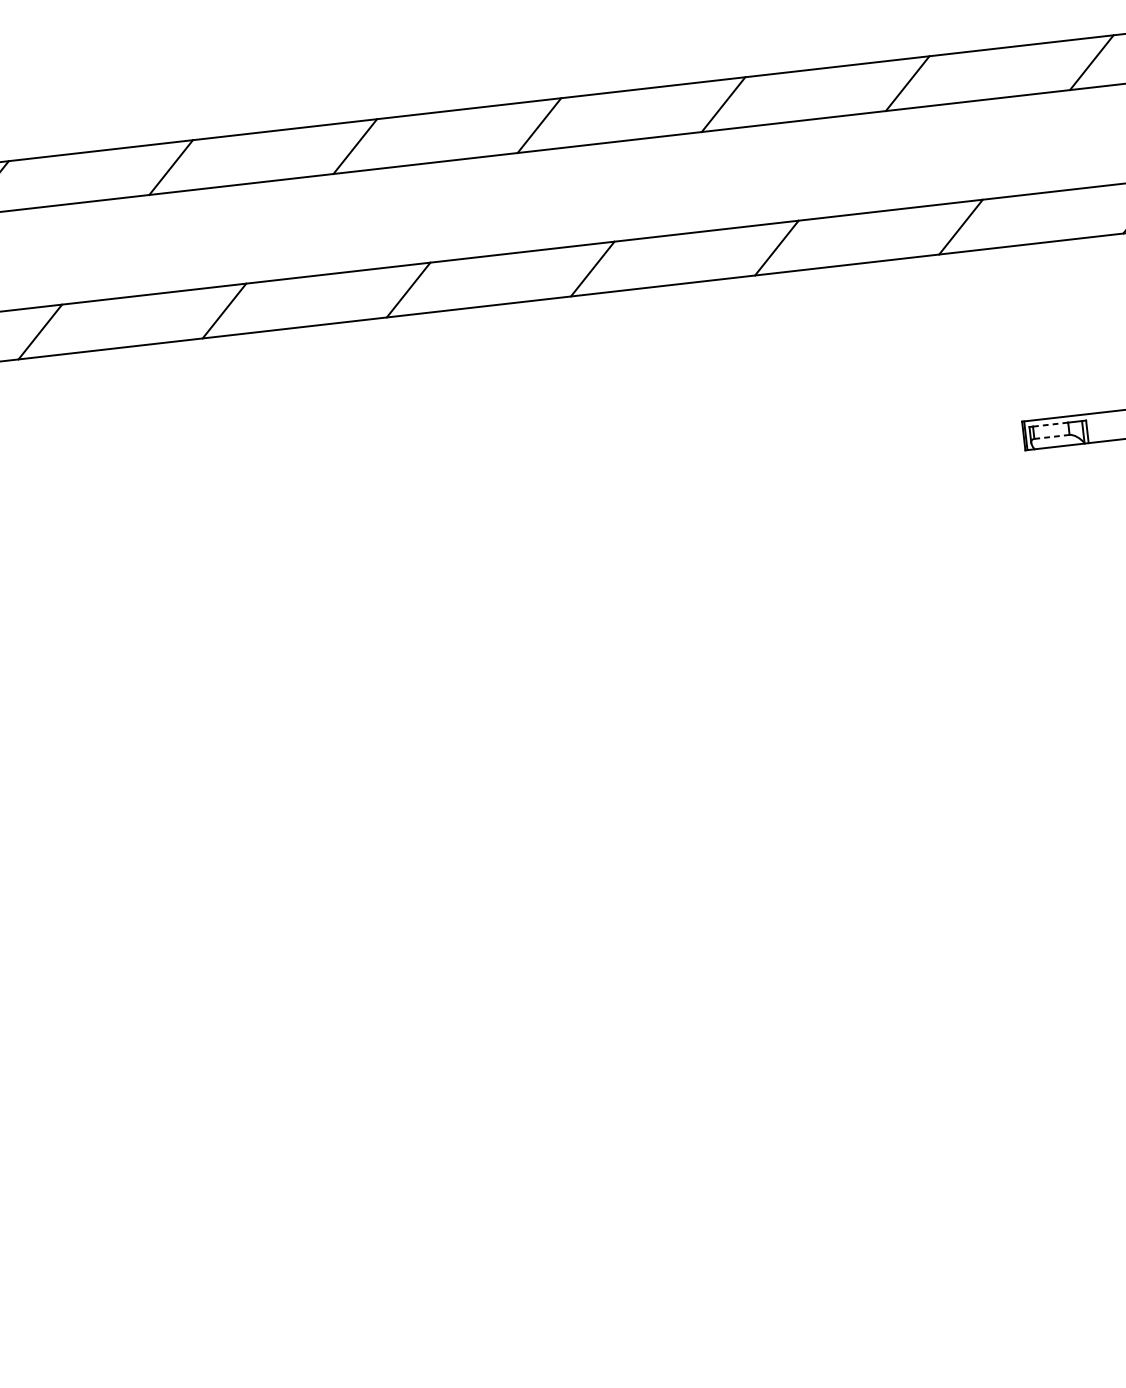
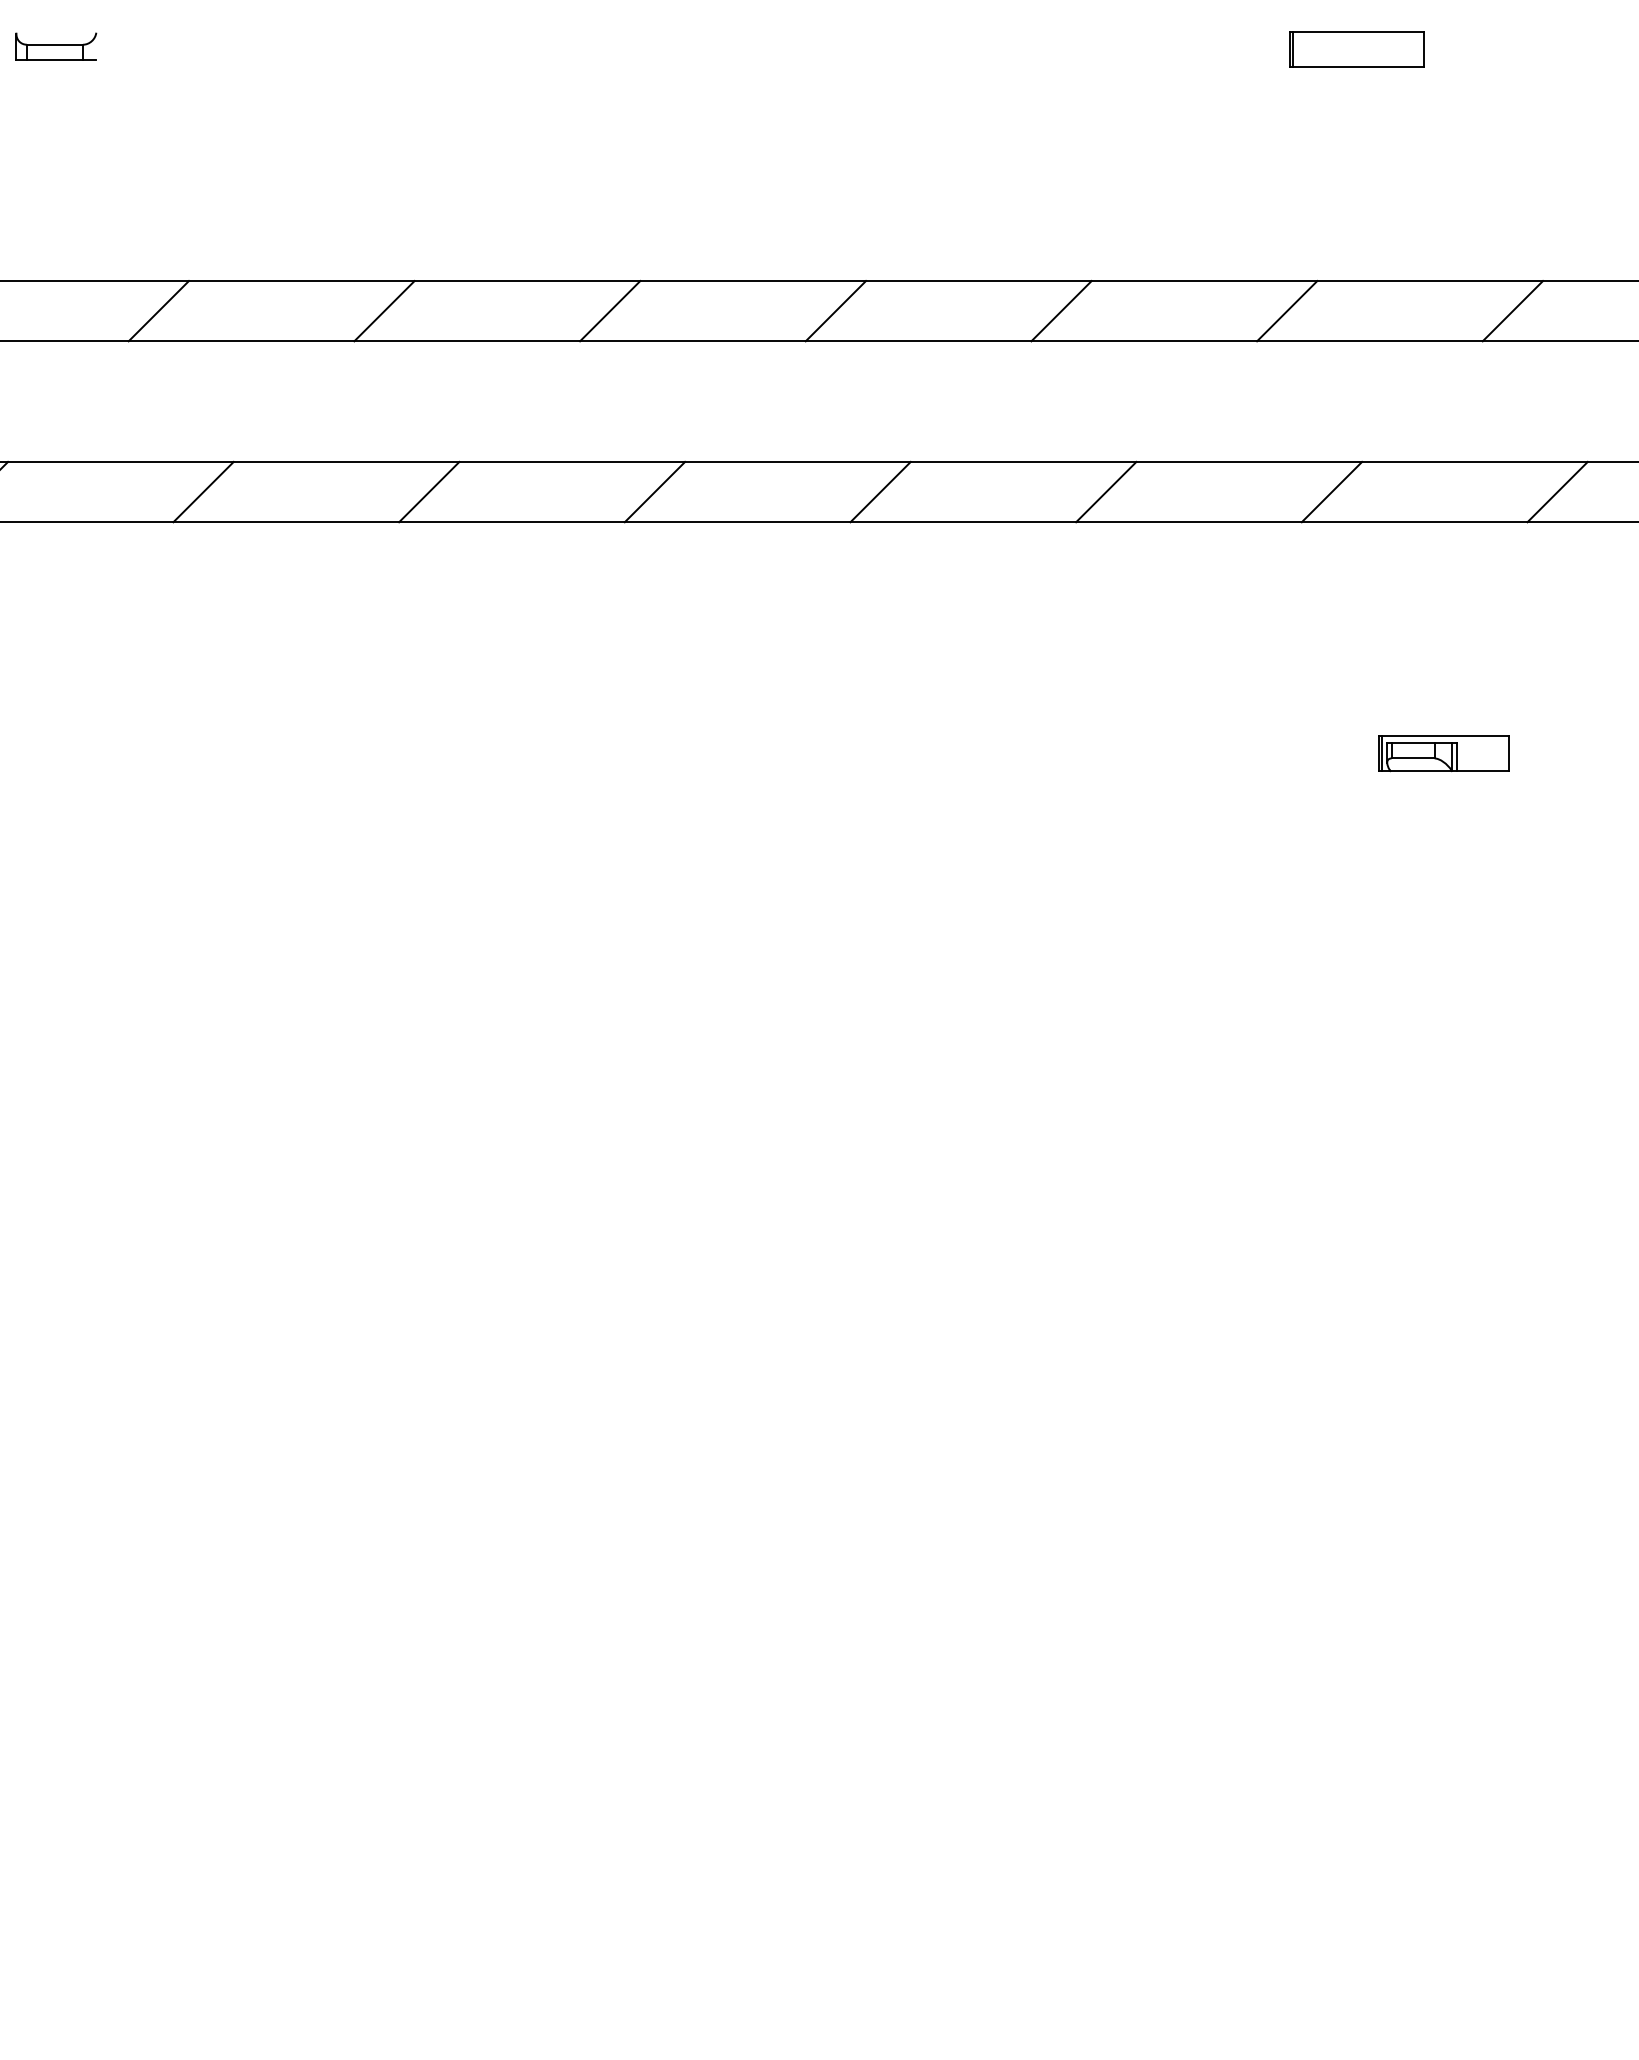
line: (1050, 424) -> (1413, 743), dashed -> solid
line: (1052, 436) -> (1413, 758), dashed -> solid

